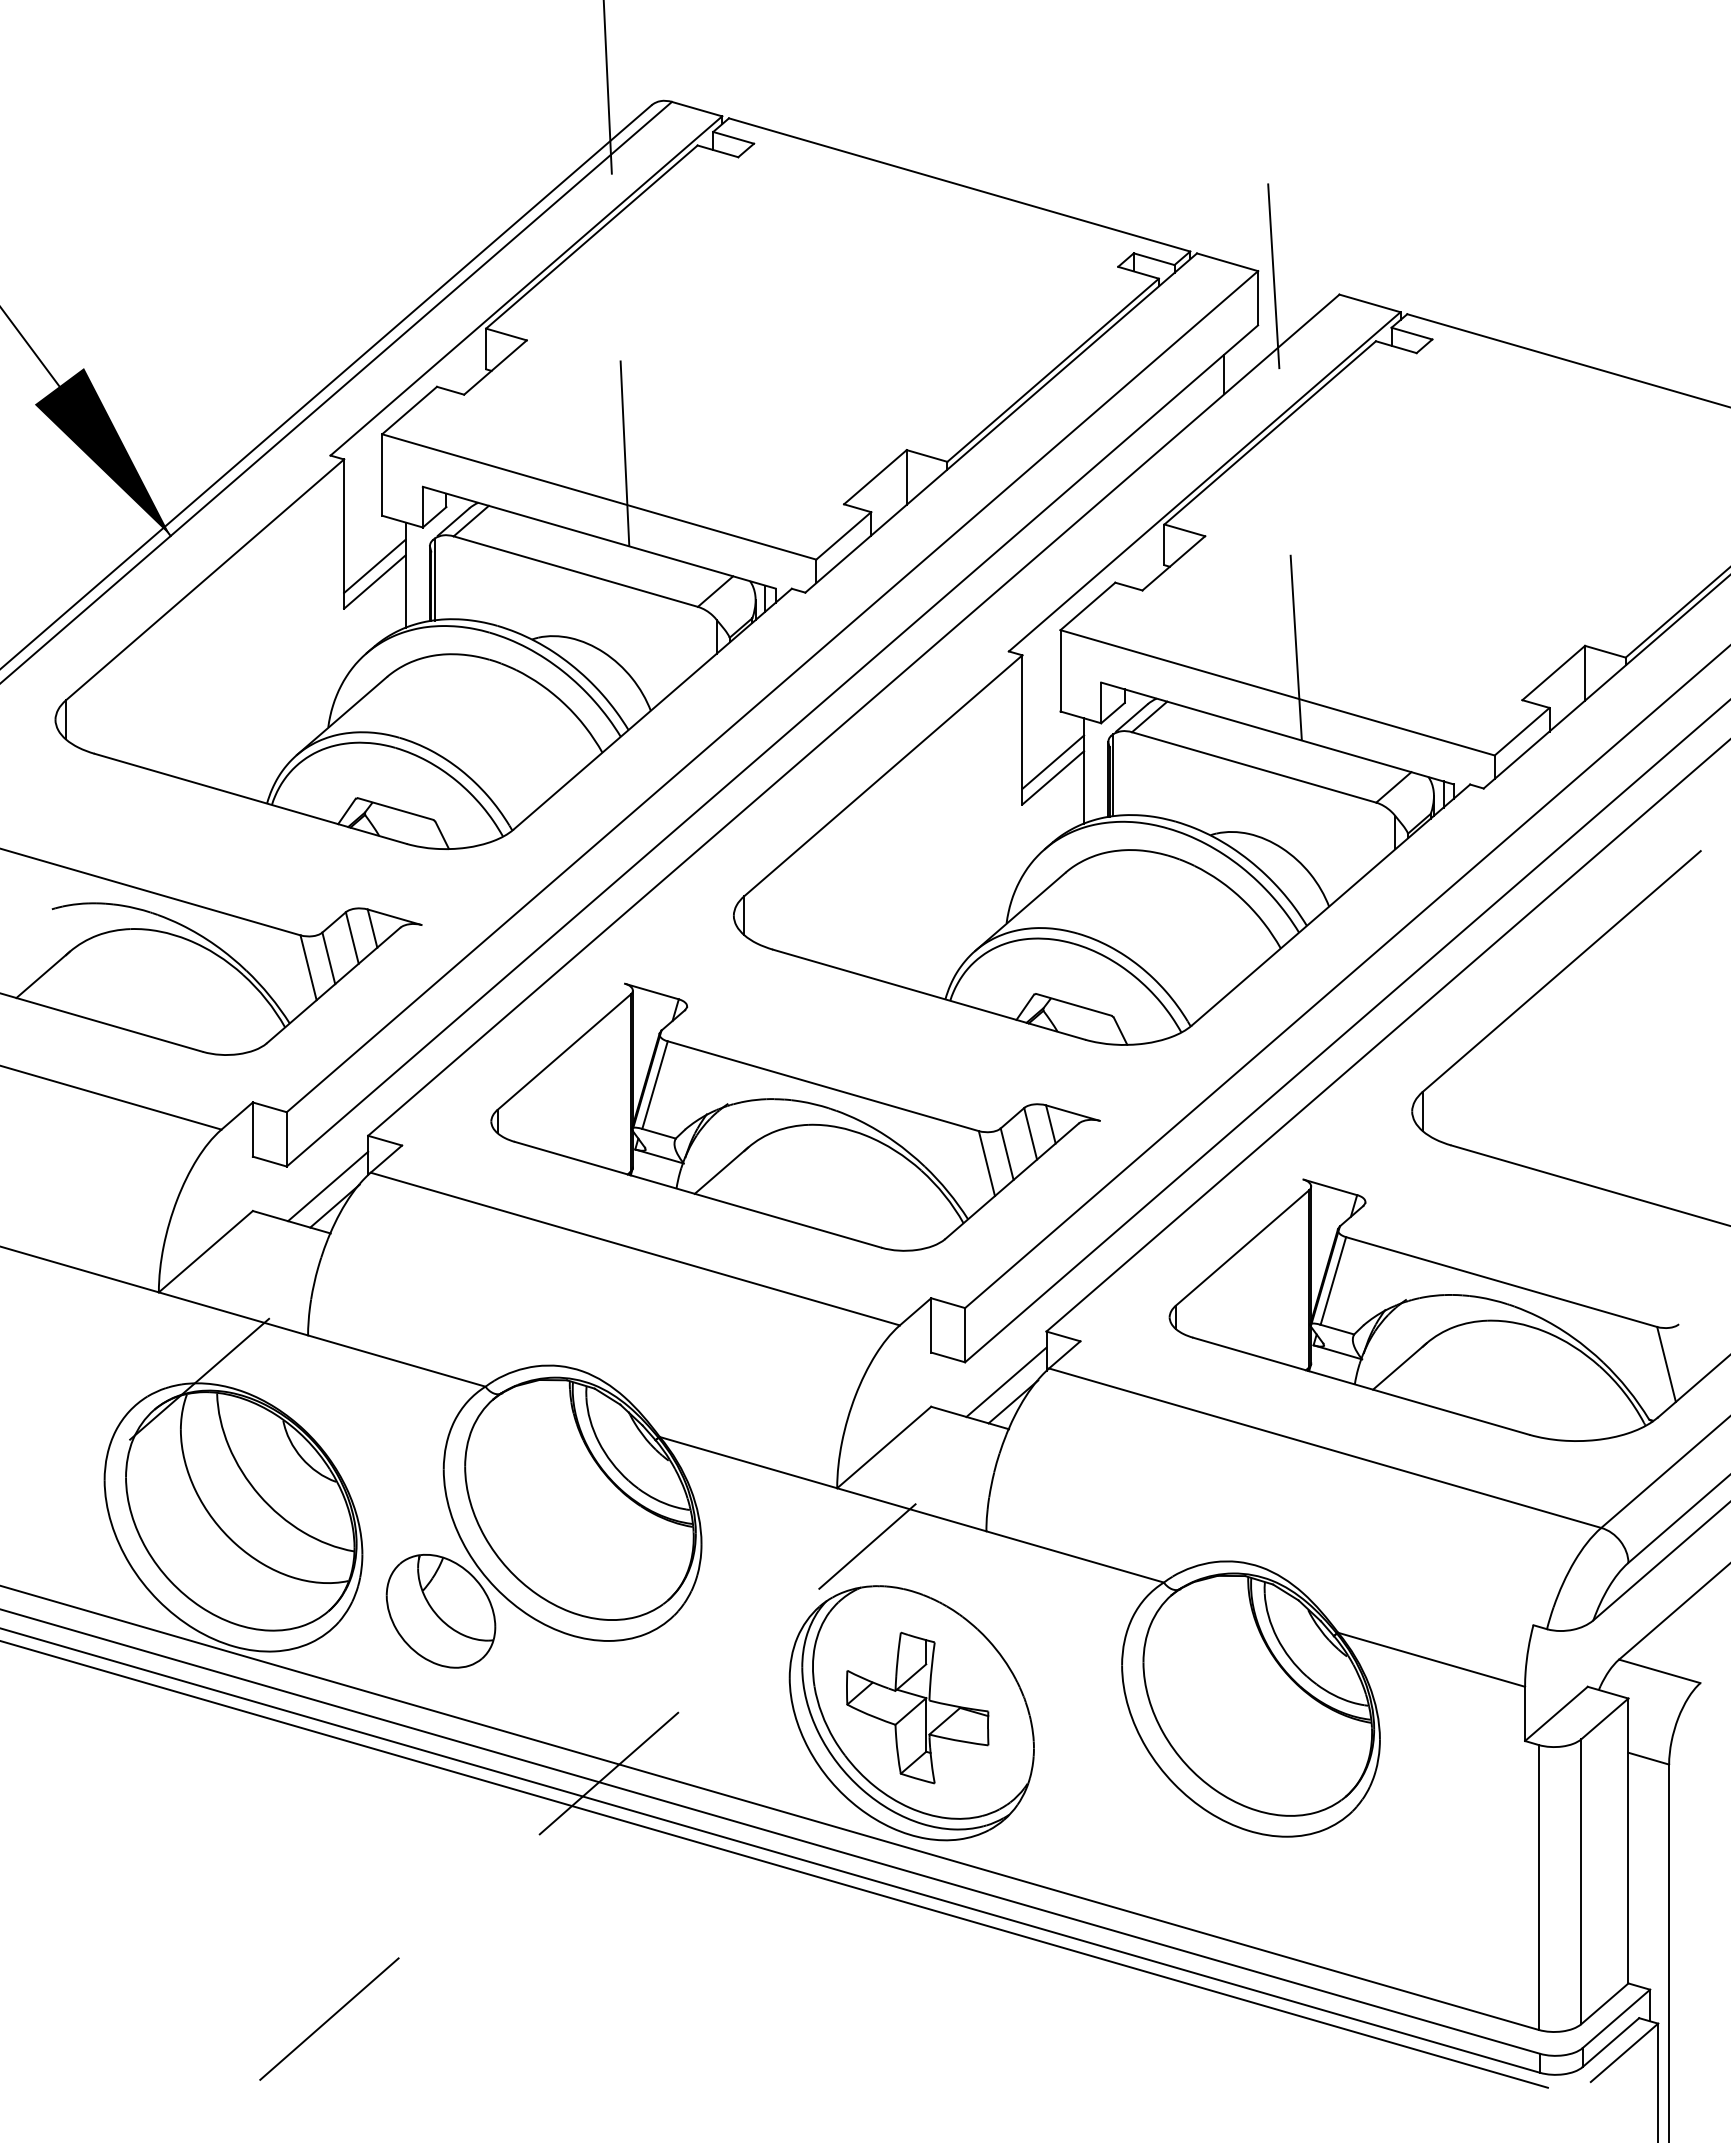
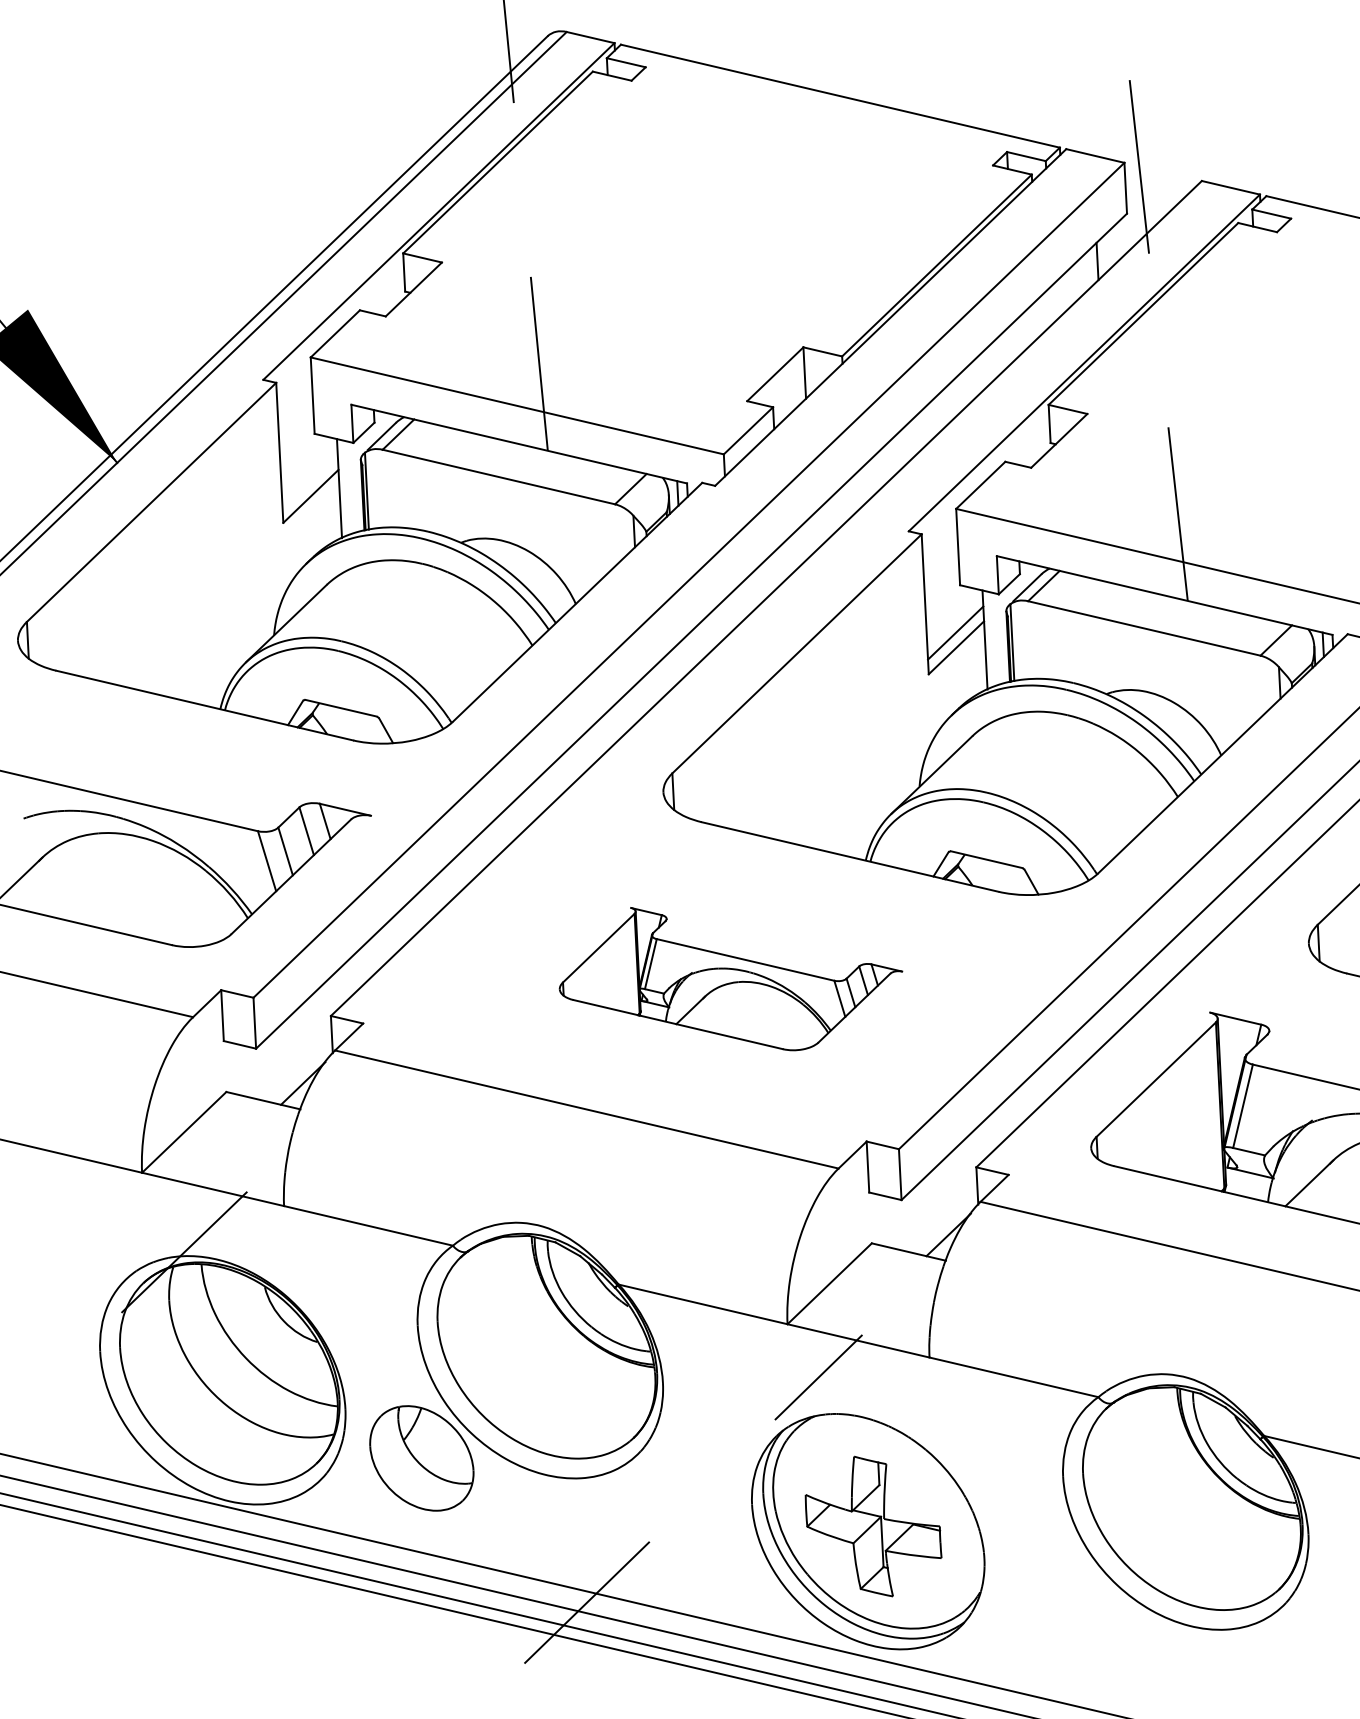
line: (374, 566) -> (309, 481), removed
part: (795, 1116) -> (730, 977), size x0.6
line: (328, 1186) -> (296, 1065), removed
line: (1006, 1382) -> (941, 1217), removed

